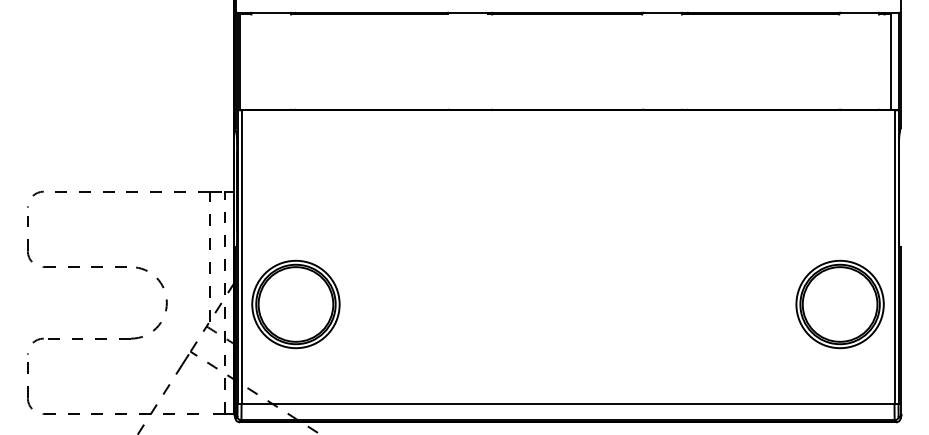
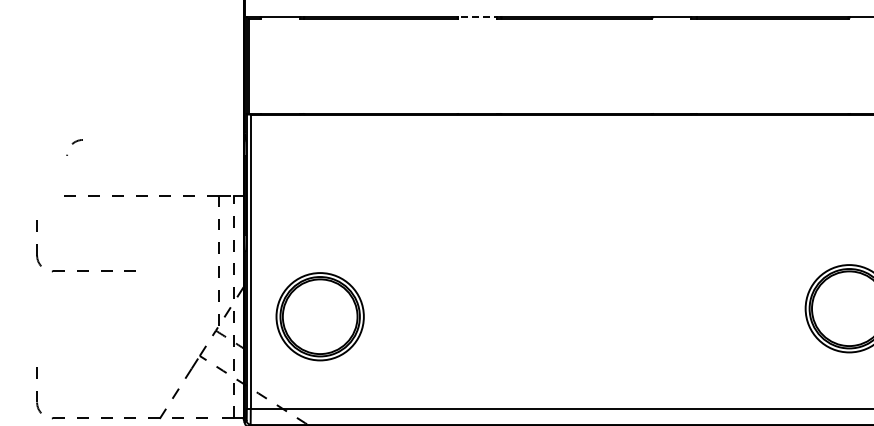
line: (470, 12) -> (479, 16), solid -> dashed
arc: (33, 196) -> (72, 144), moved
part: (295, 304) -> (319, 316), moved
part: (97, 338) -> (106, 342), removed

